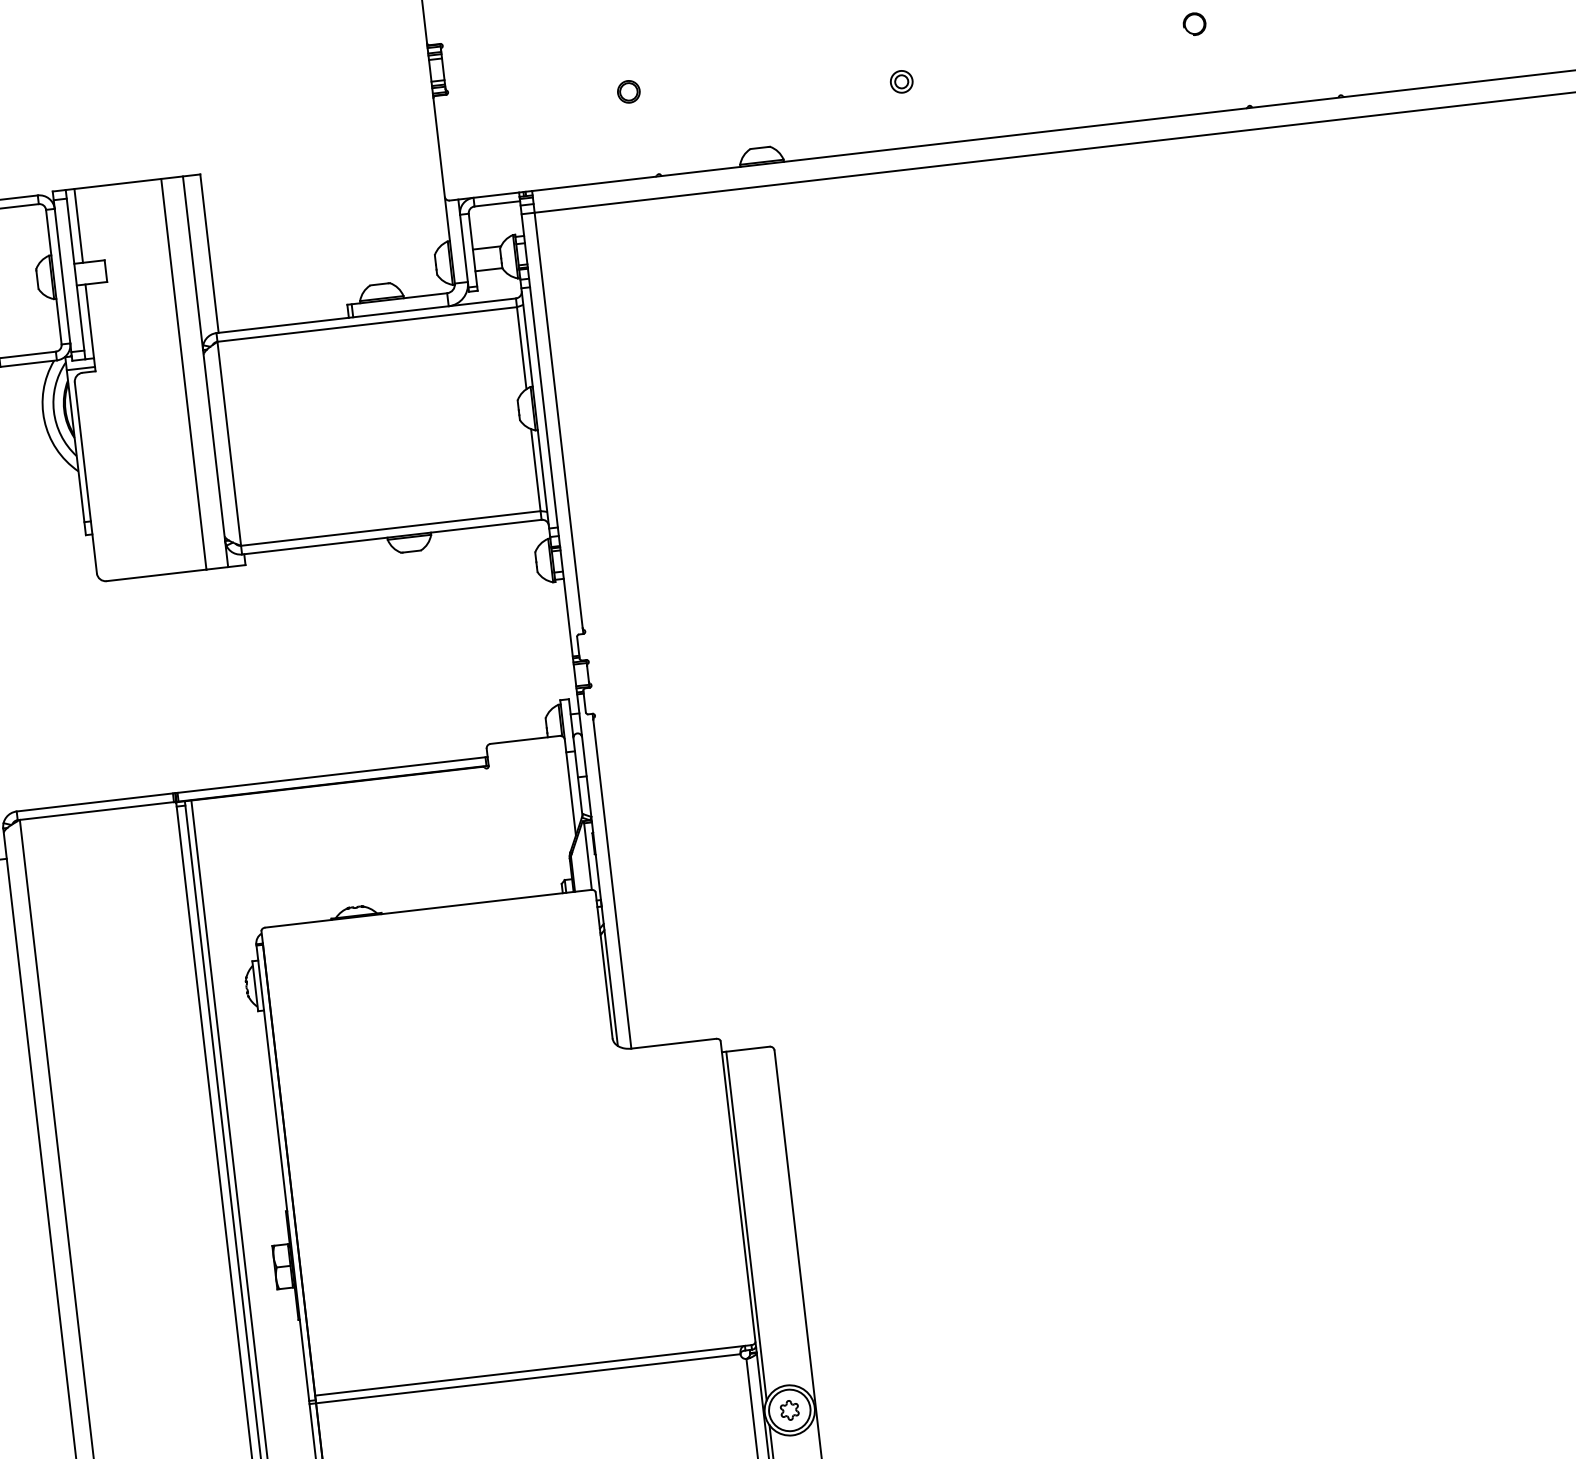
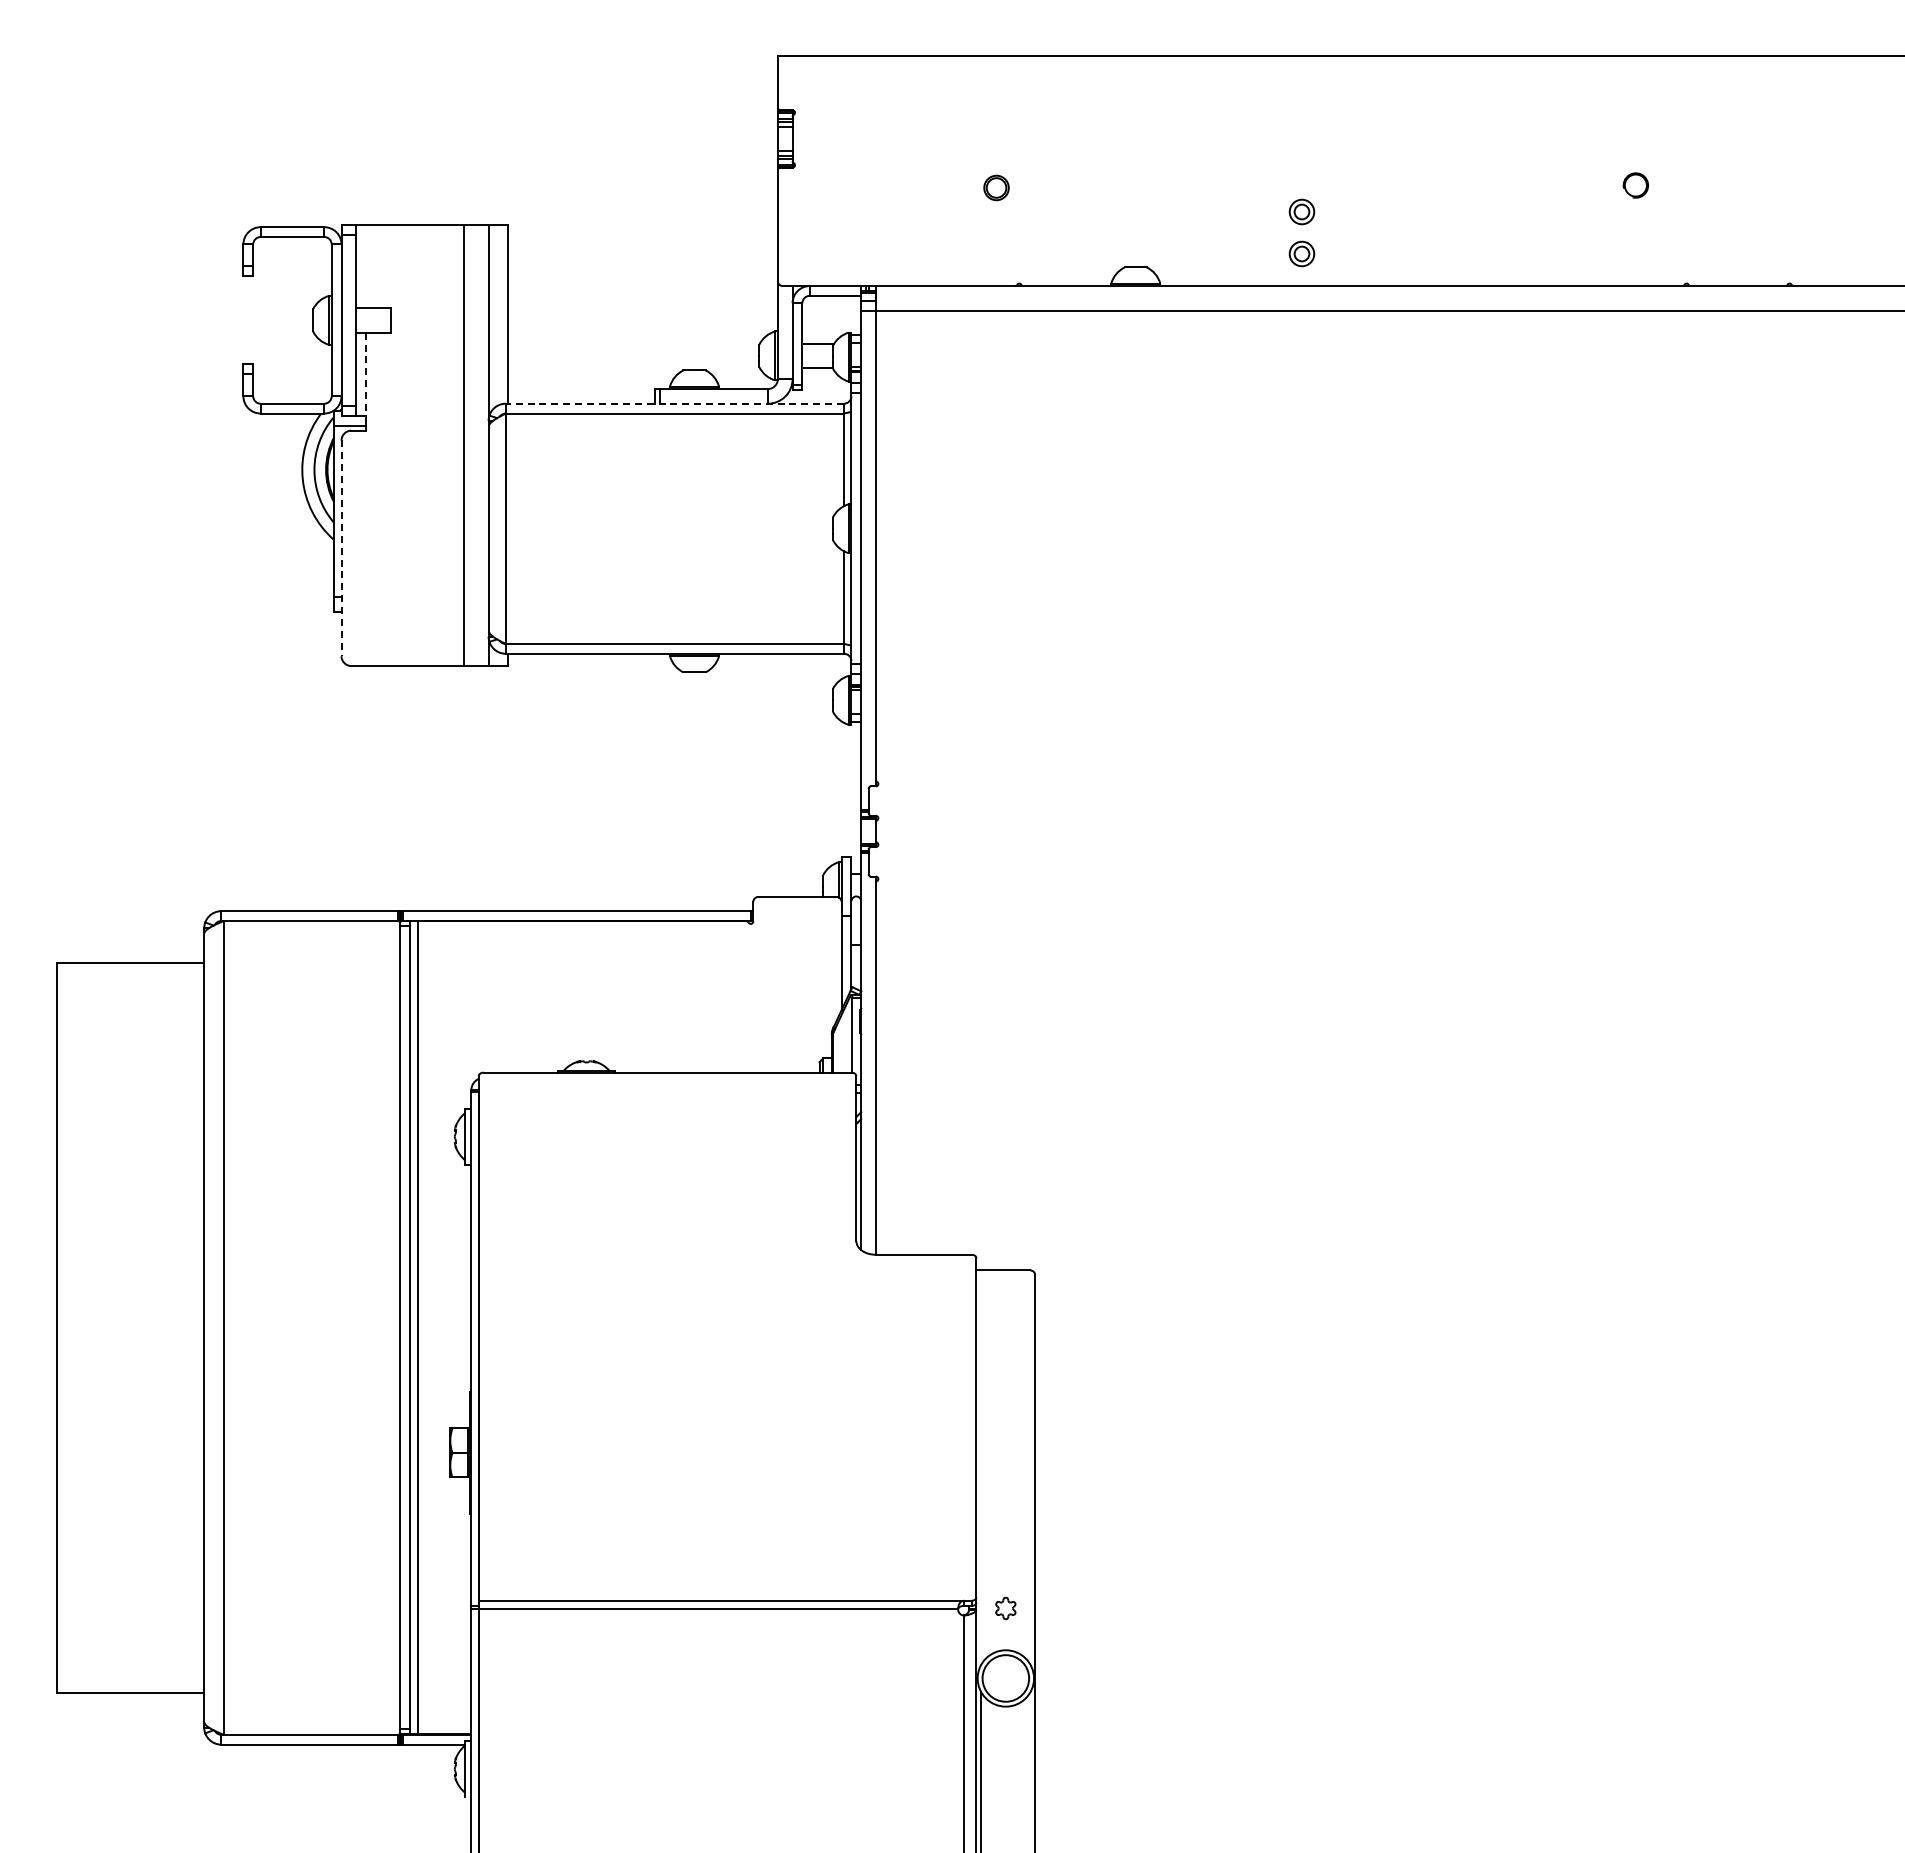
part: (905, 118) -> (1301, 253), added
line: (79, 225) -> (366, 266), removed
line: (365, 315) -> (674, 403), solid -> dashed
line: (90, 321) -> (366, 374), solid -> dashed
line: (85, 478) -> (341, 548), solid -> dashed
line: (746, 1226) -> (981, 1467), removed
part: (789, 1410) -> (1005, 1608), moved

